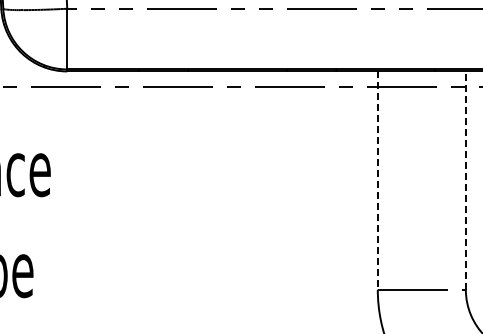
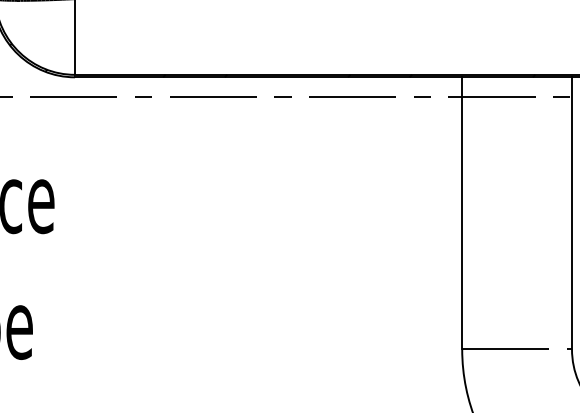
line: (465, 180) -> (571, 213), dashed -> solid
line: (377, 181) -> (461, 214), dashed -> solid

